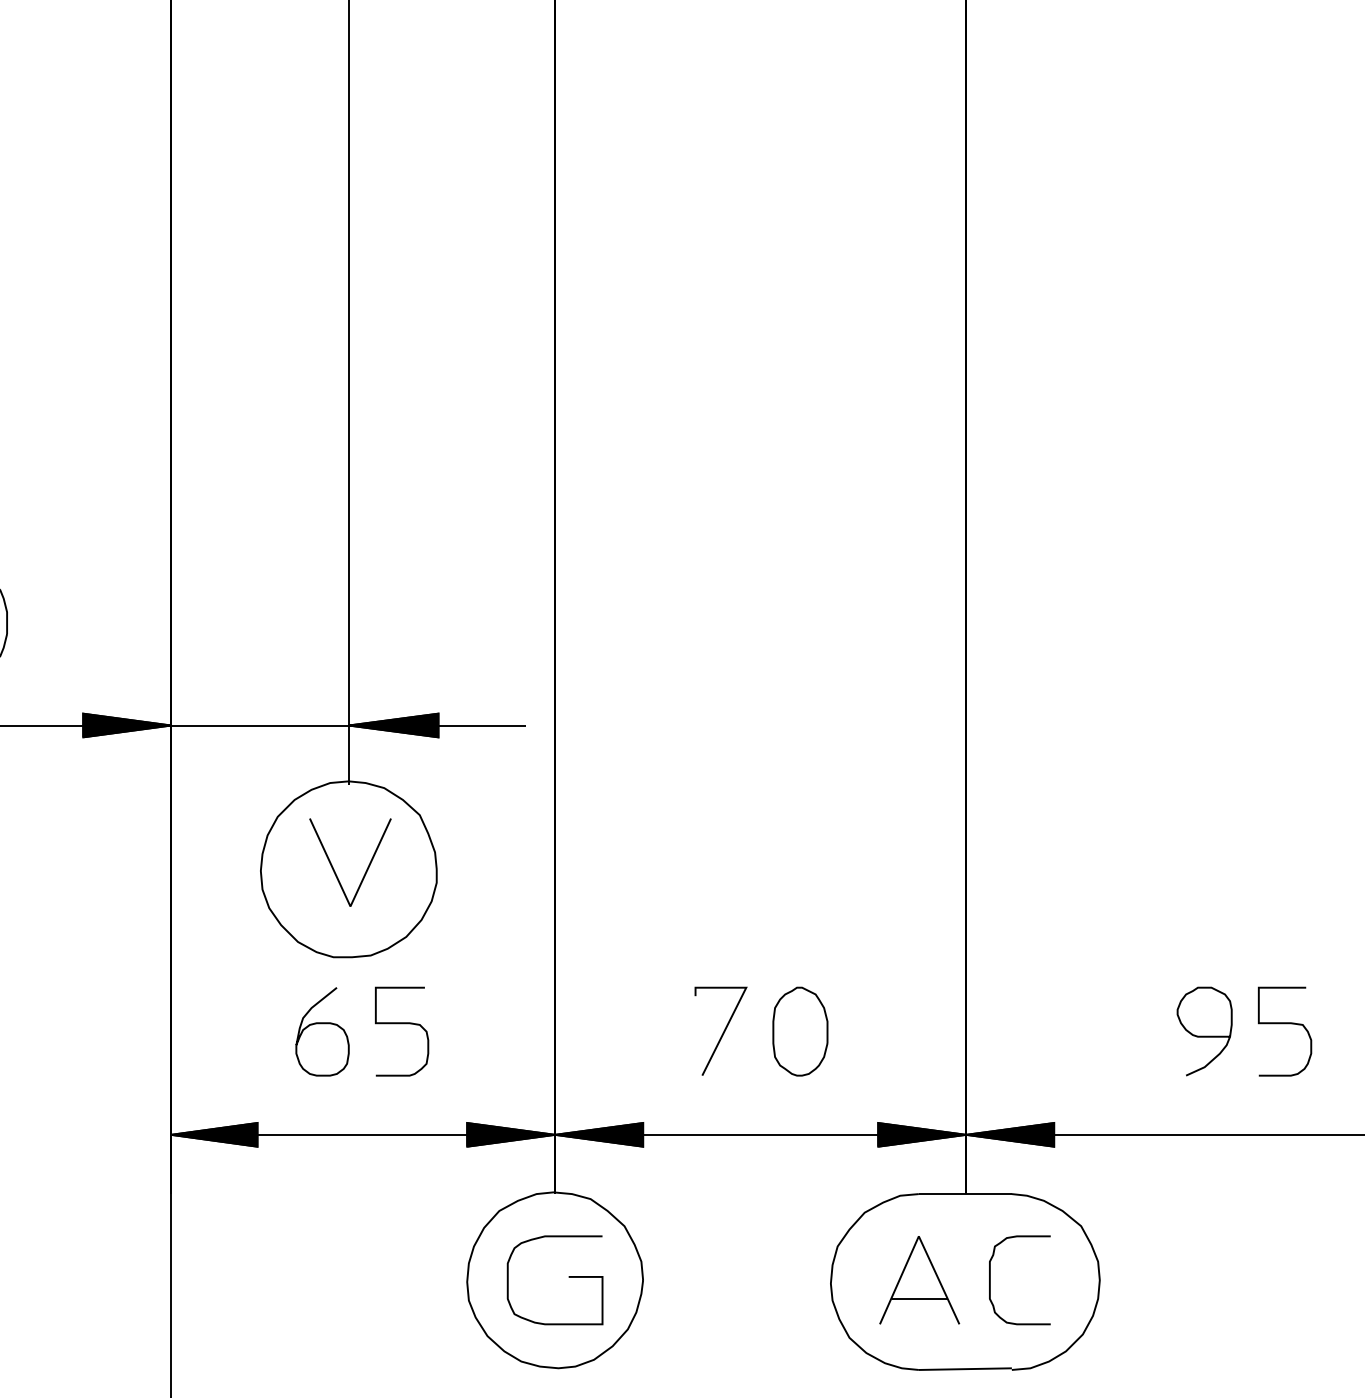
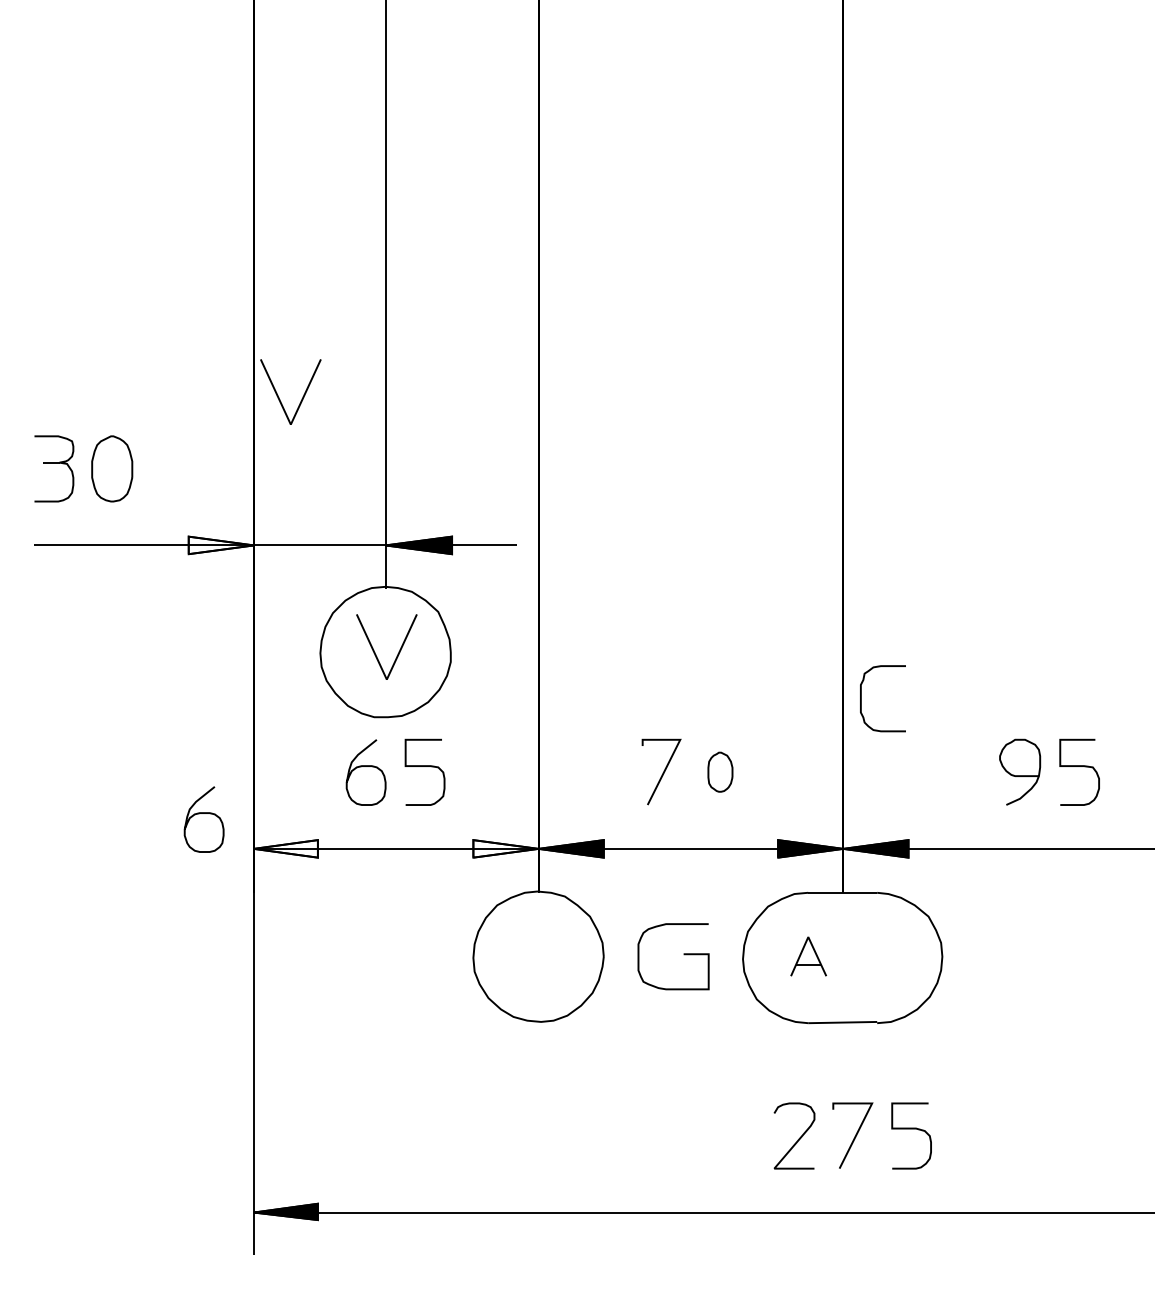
line: (205, 525) -> (279, 397), added
fill: (126, 725) -> (220, 545), removed
part: (800, 1030) -> (720, 771), size x0.6
curve: (103, 1087) -> (203, 813), added
fill: (213, 1134) -> (285, 848), removed
fill: (510, 1134) -> (505, 848), removed
curve: (568, 1277) -> (683, 954), moved
part: (919, 1280) -> (808, 956), size x0.6
curve: (990, 1280) -> (861, 698), moved

